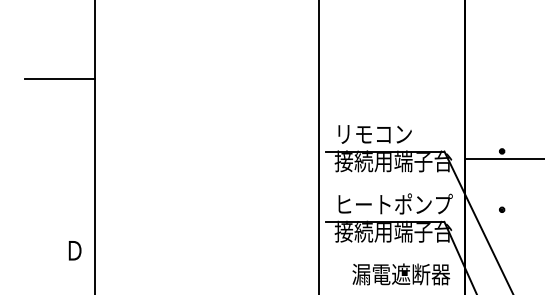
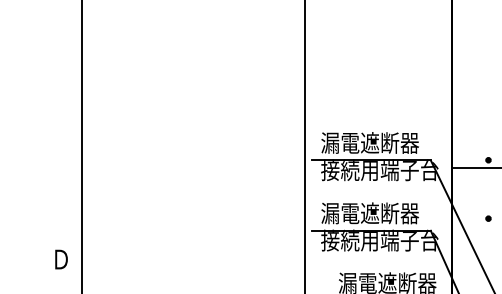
line: (60, 79) -> (46, 88), removed
text: (383, 133) -> (369, 142), リモコン -> 漏電遮断器
text: (393, 204) -> (379, 213), ヒートポンプ -> 漏電遮断器

